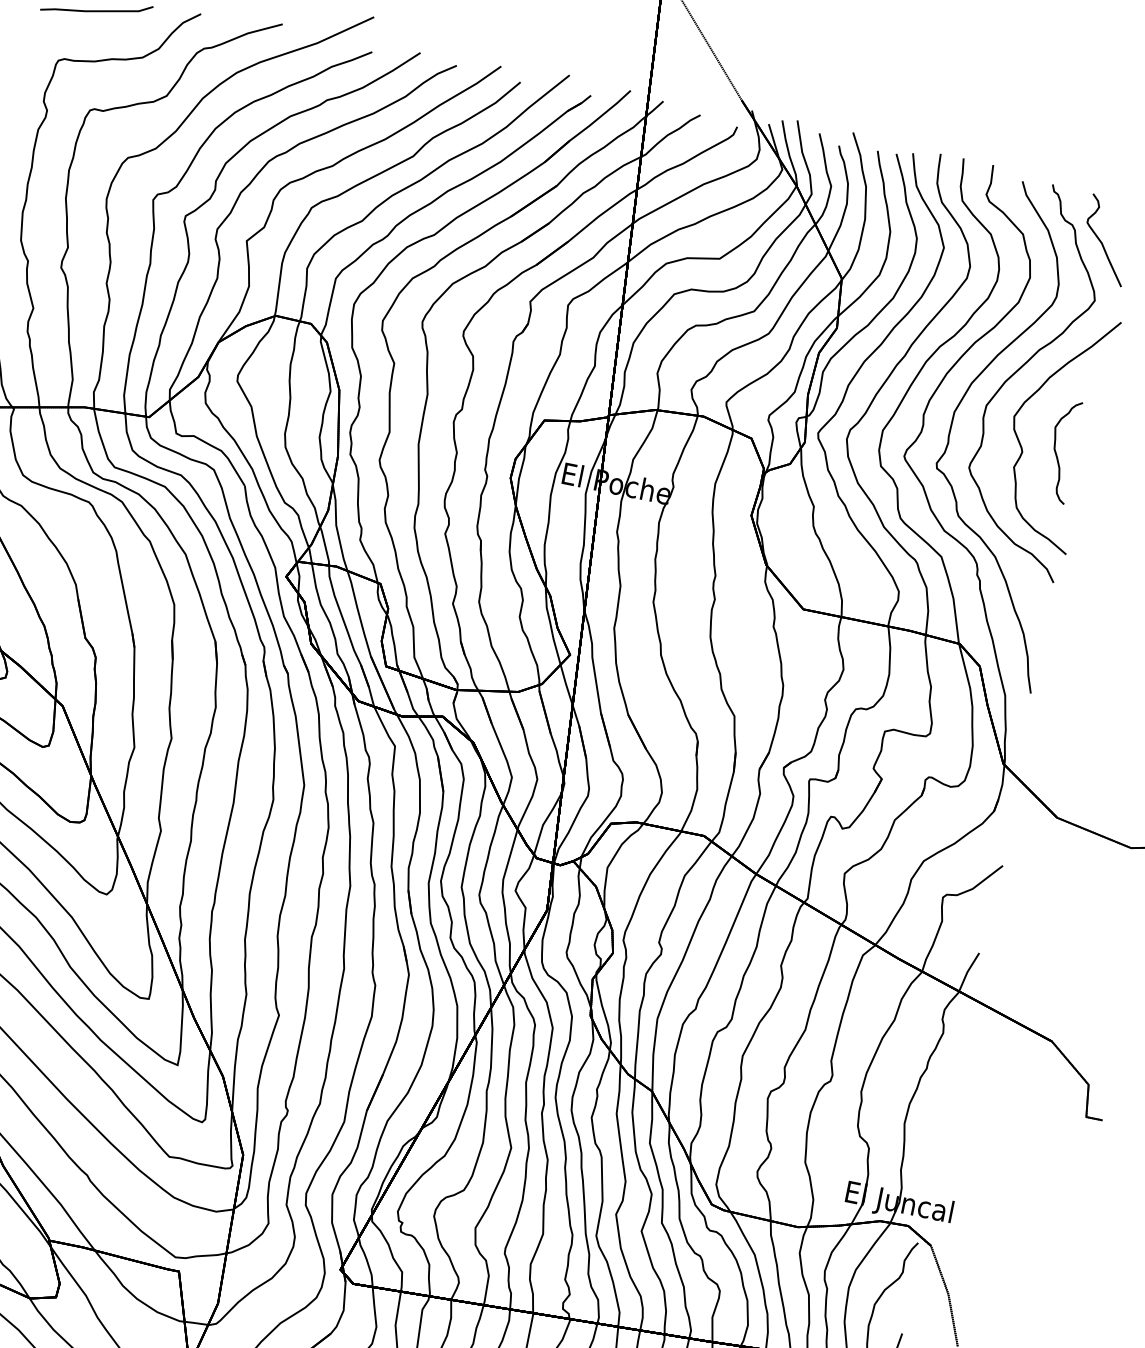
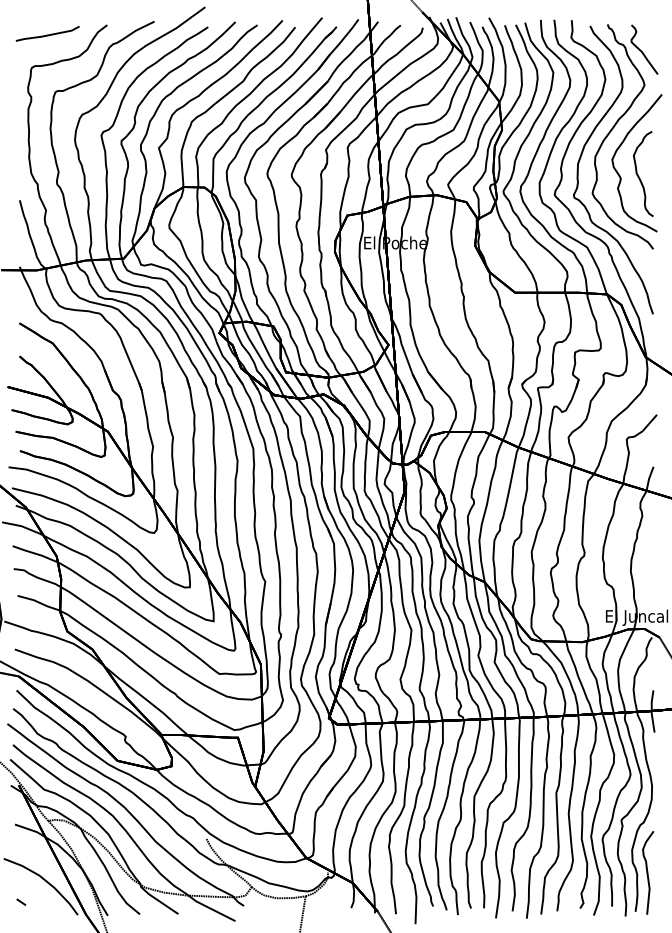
part: (1062, 450) -> (643, 173), size x1.43

